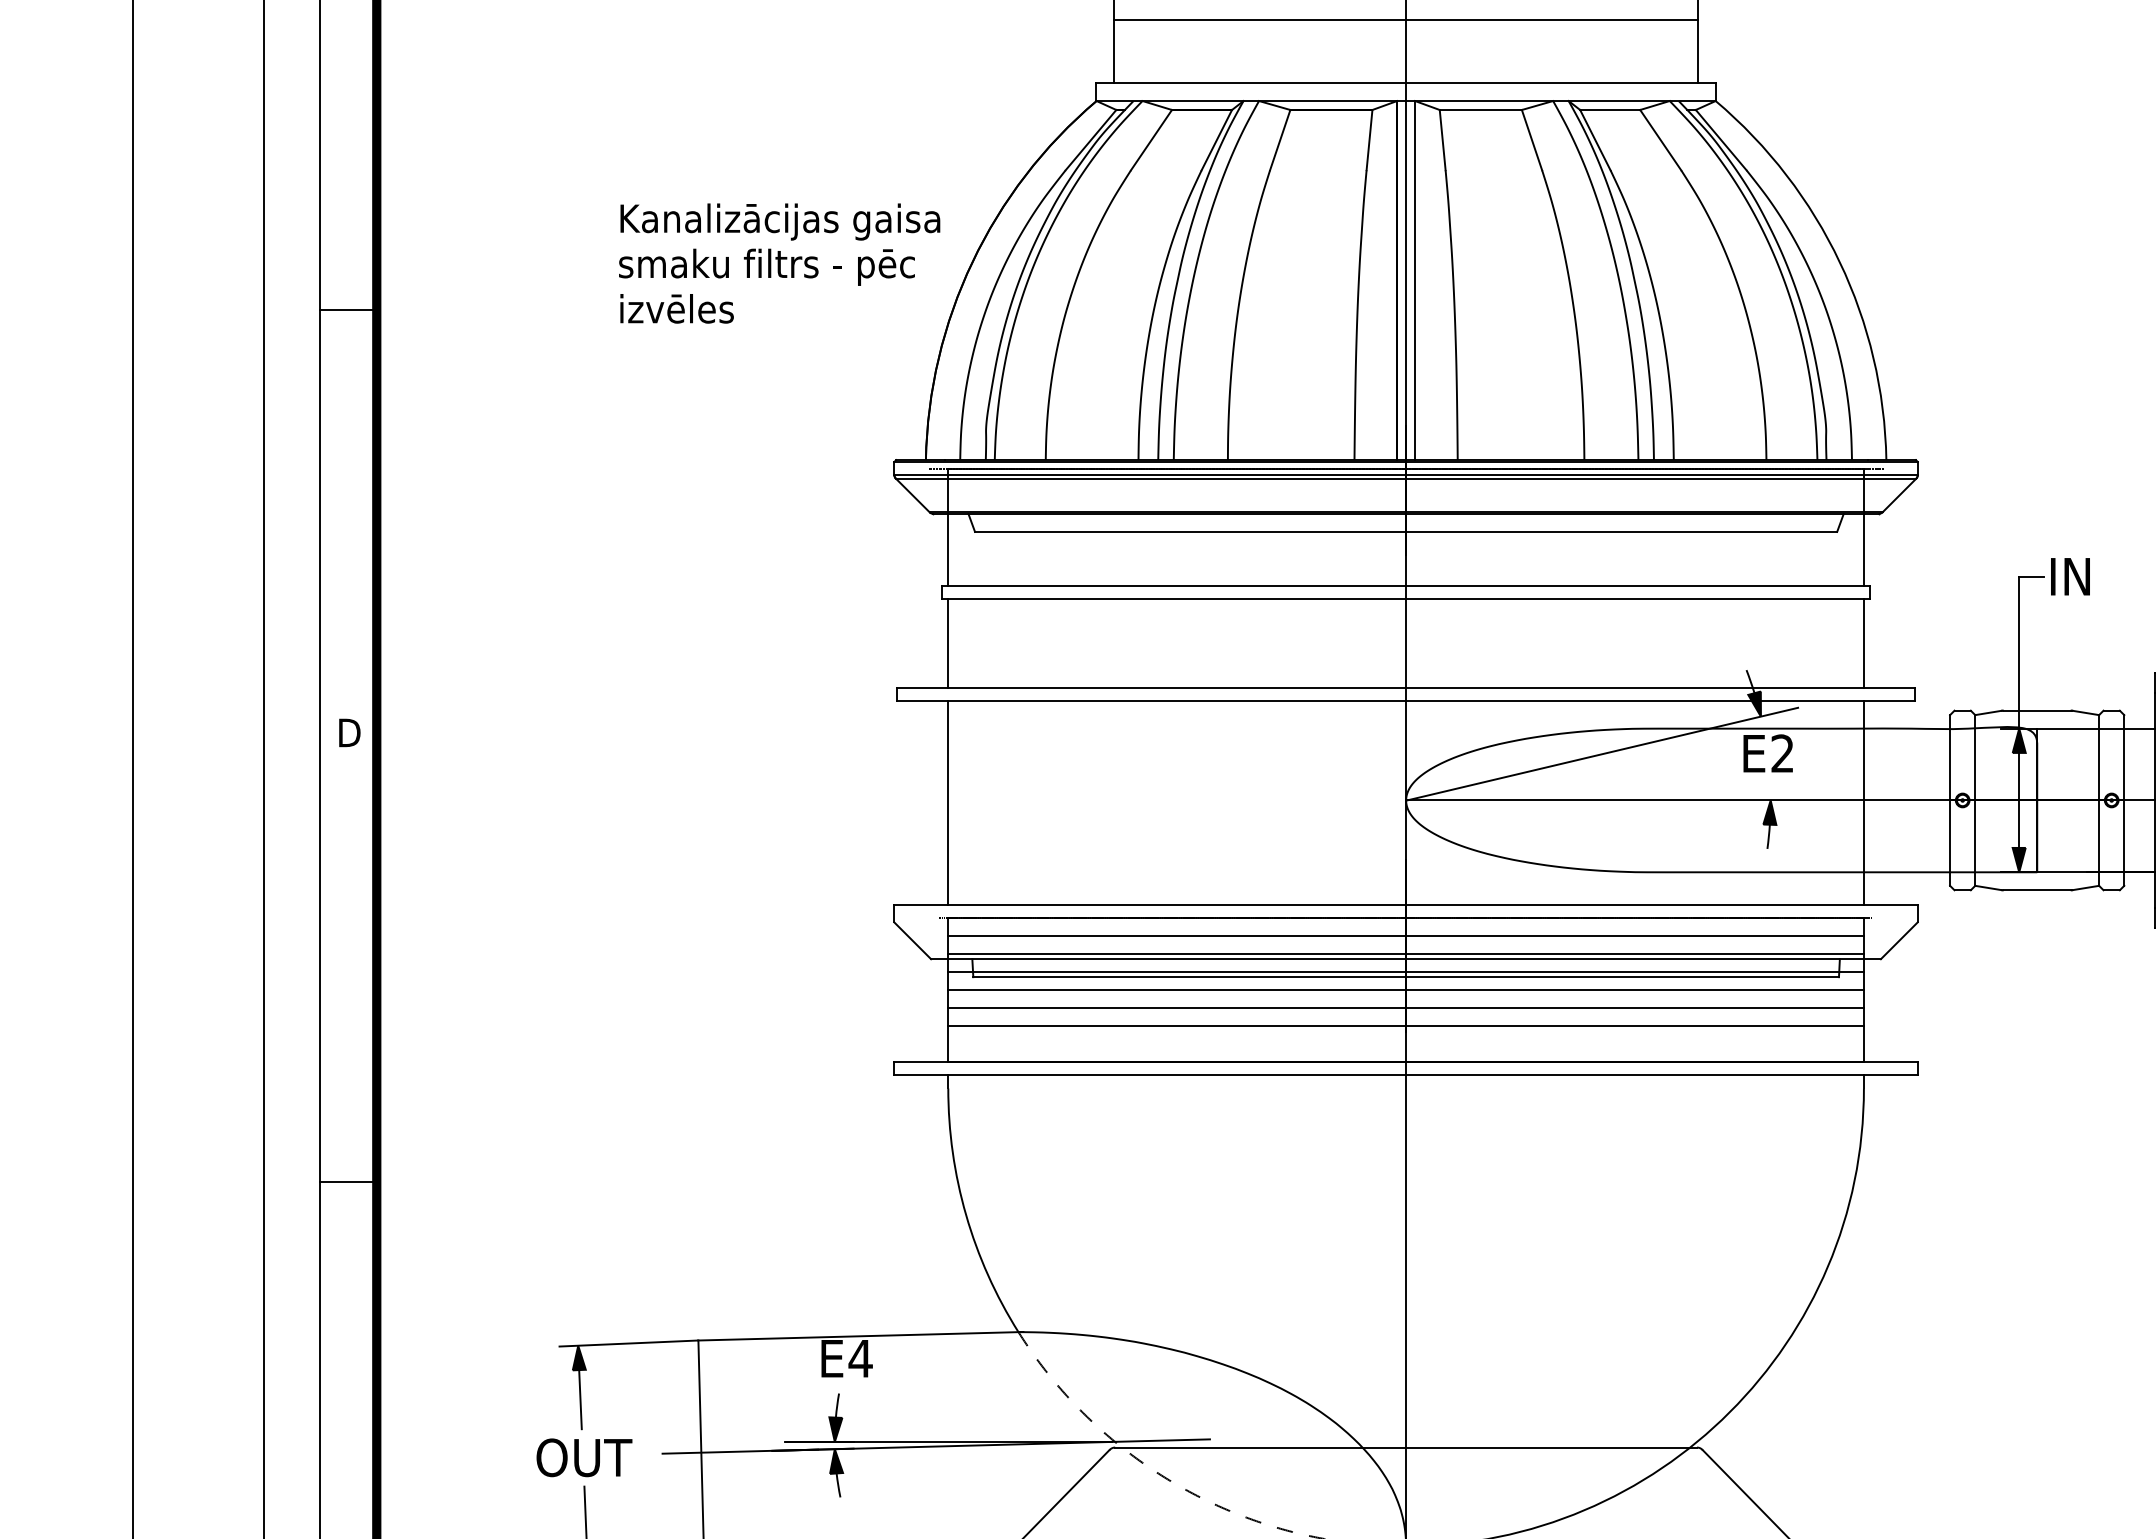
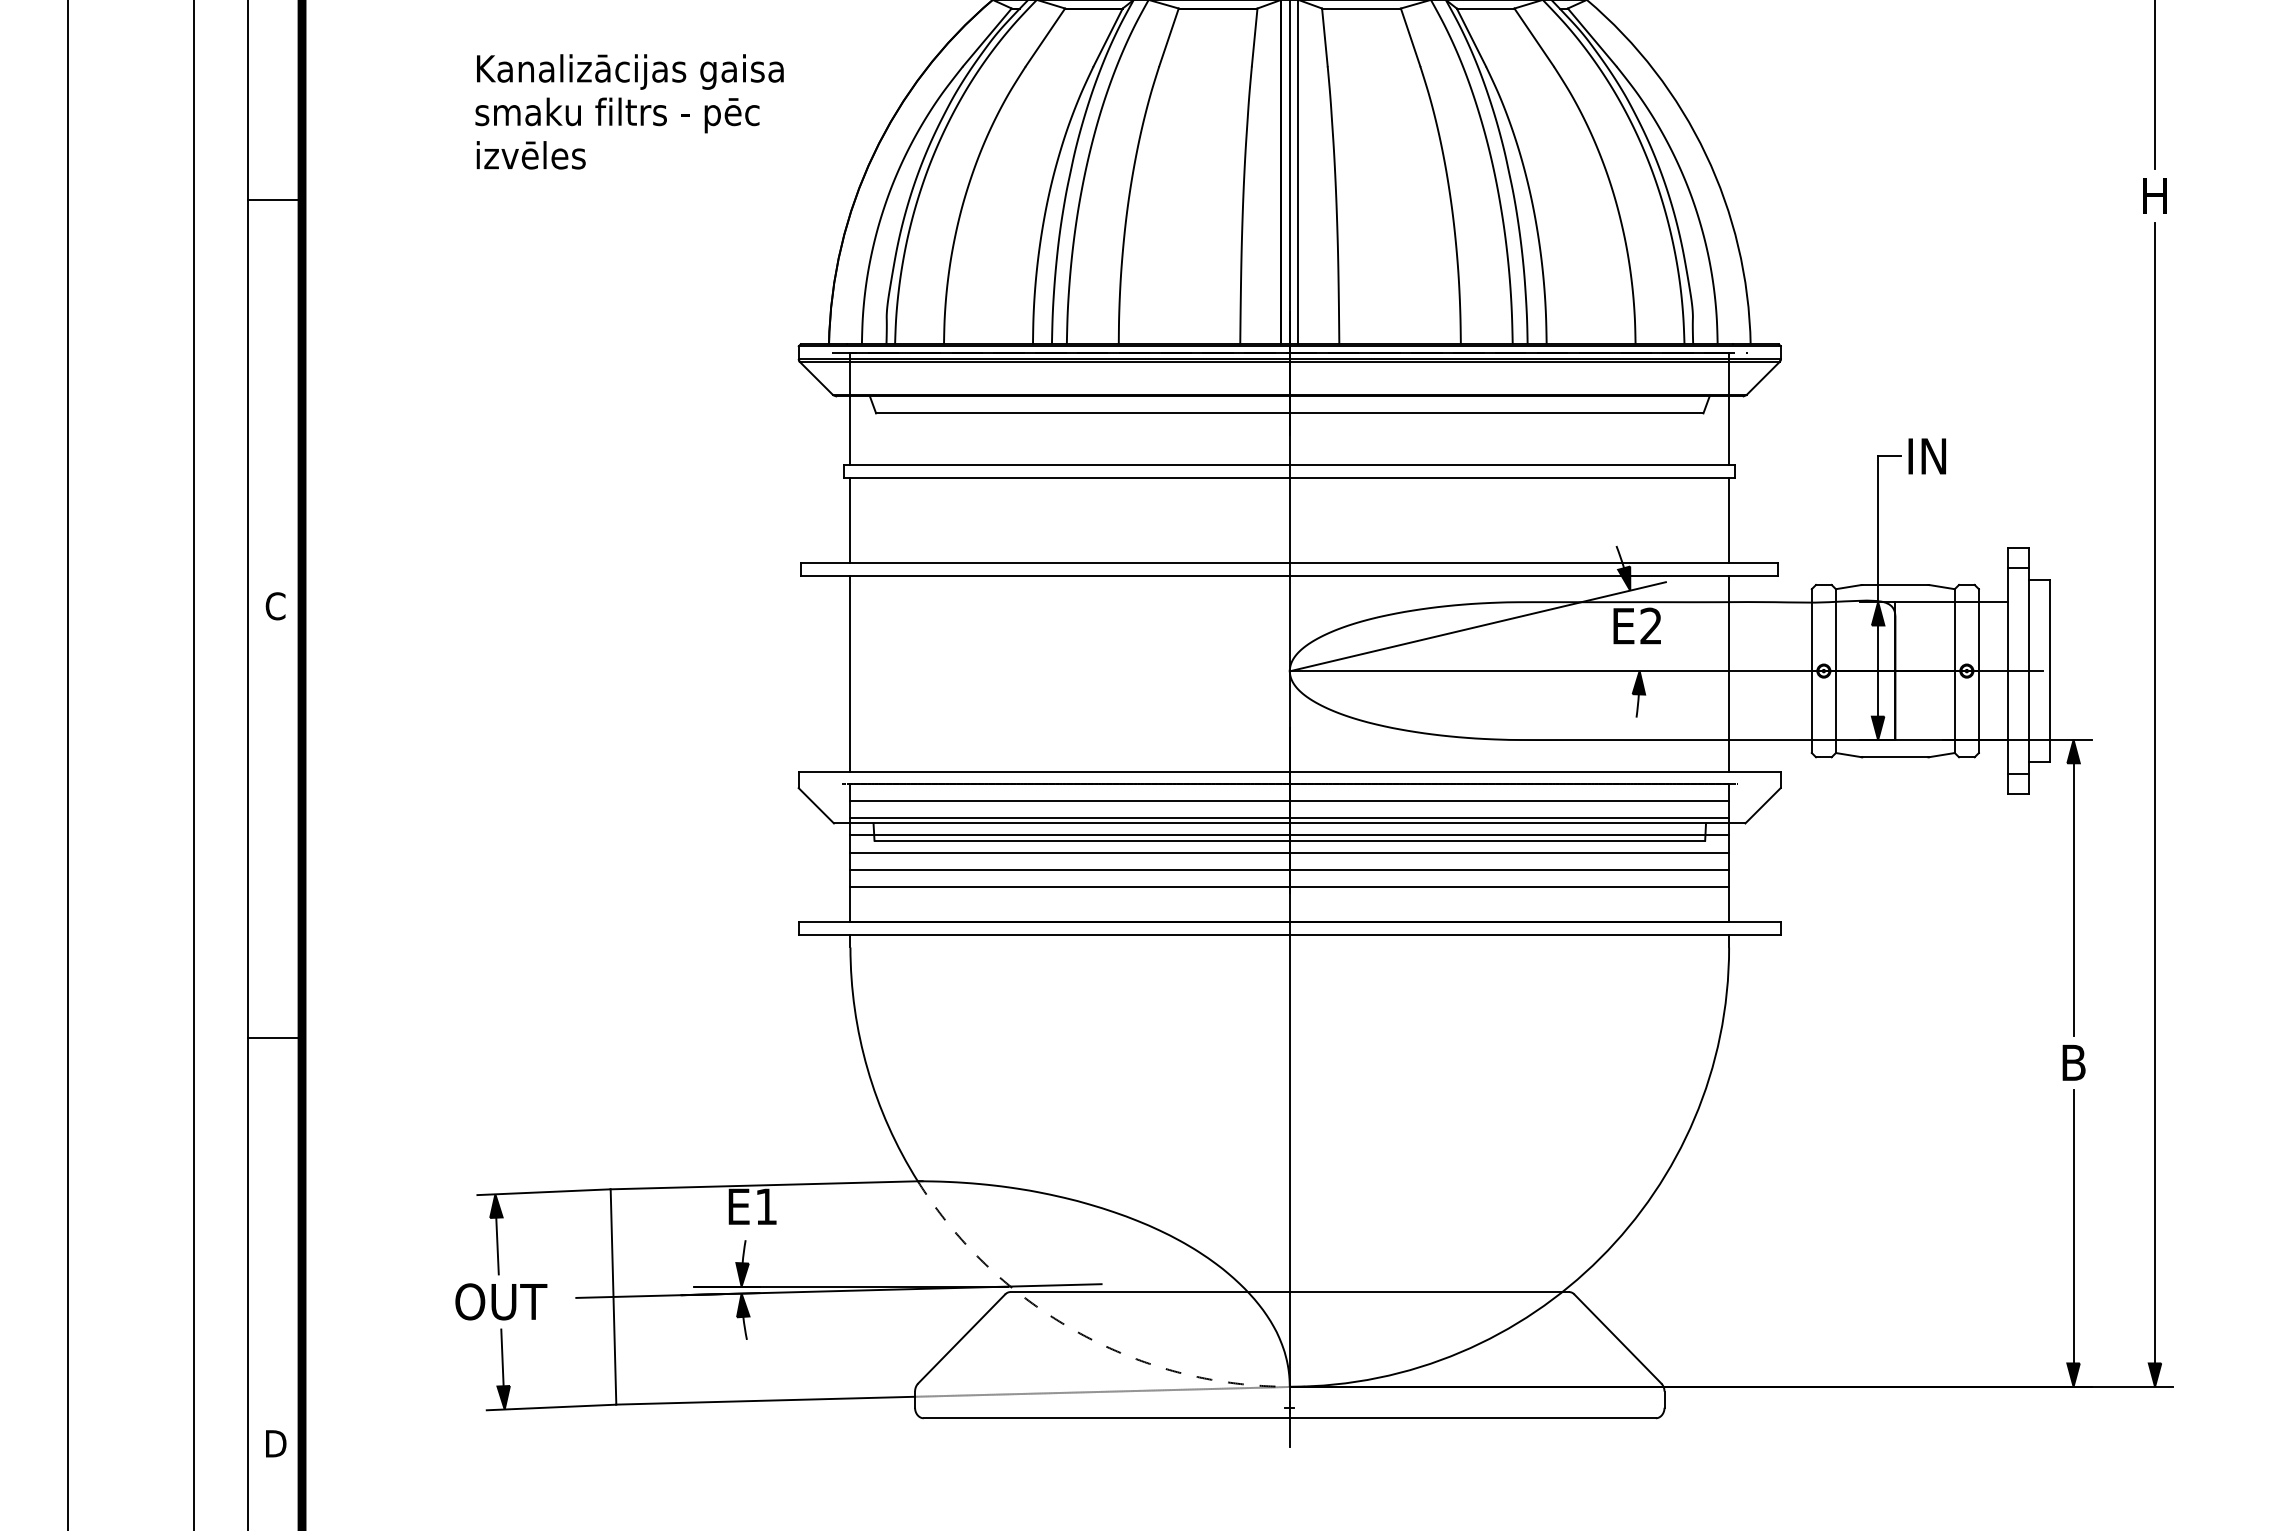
text: (779, 263) -> (629, 111), moved
text: (349, 733) -> (275, 606), D -> C
text: (860, 1358) -> (766, 1206), E4 -> E1

